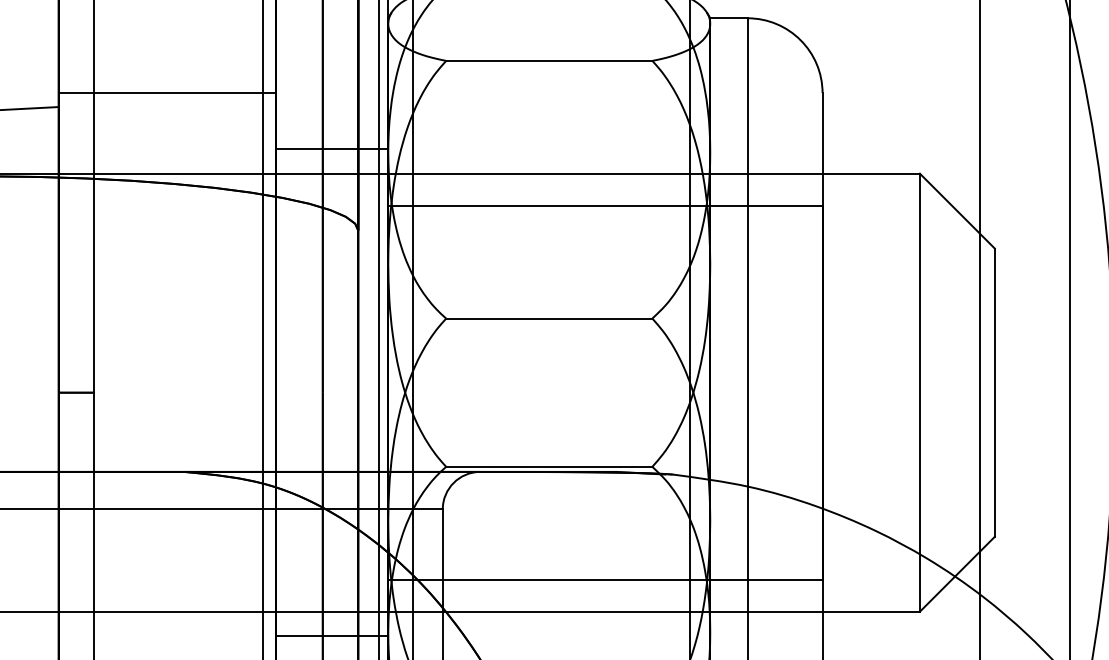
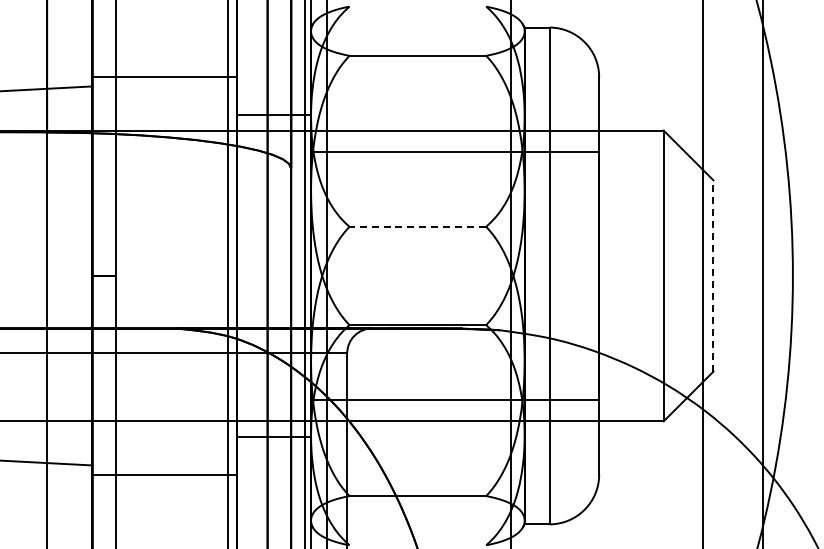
line: (548, 318) -> (417, 226), solid -> dashed
line: (994, 391) -> (713, 275), solid -> dashed

